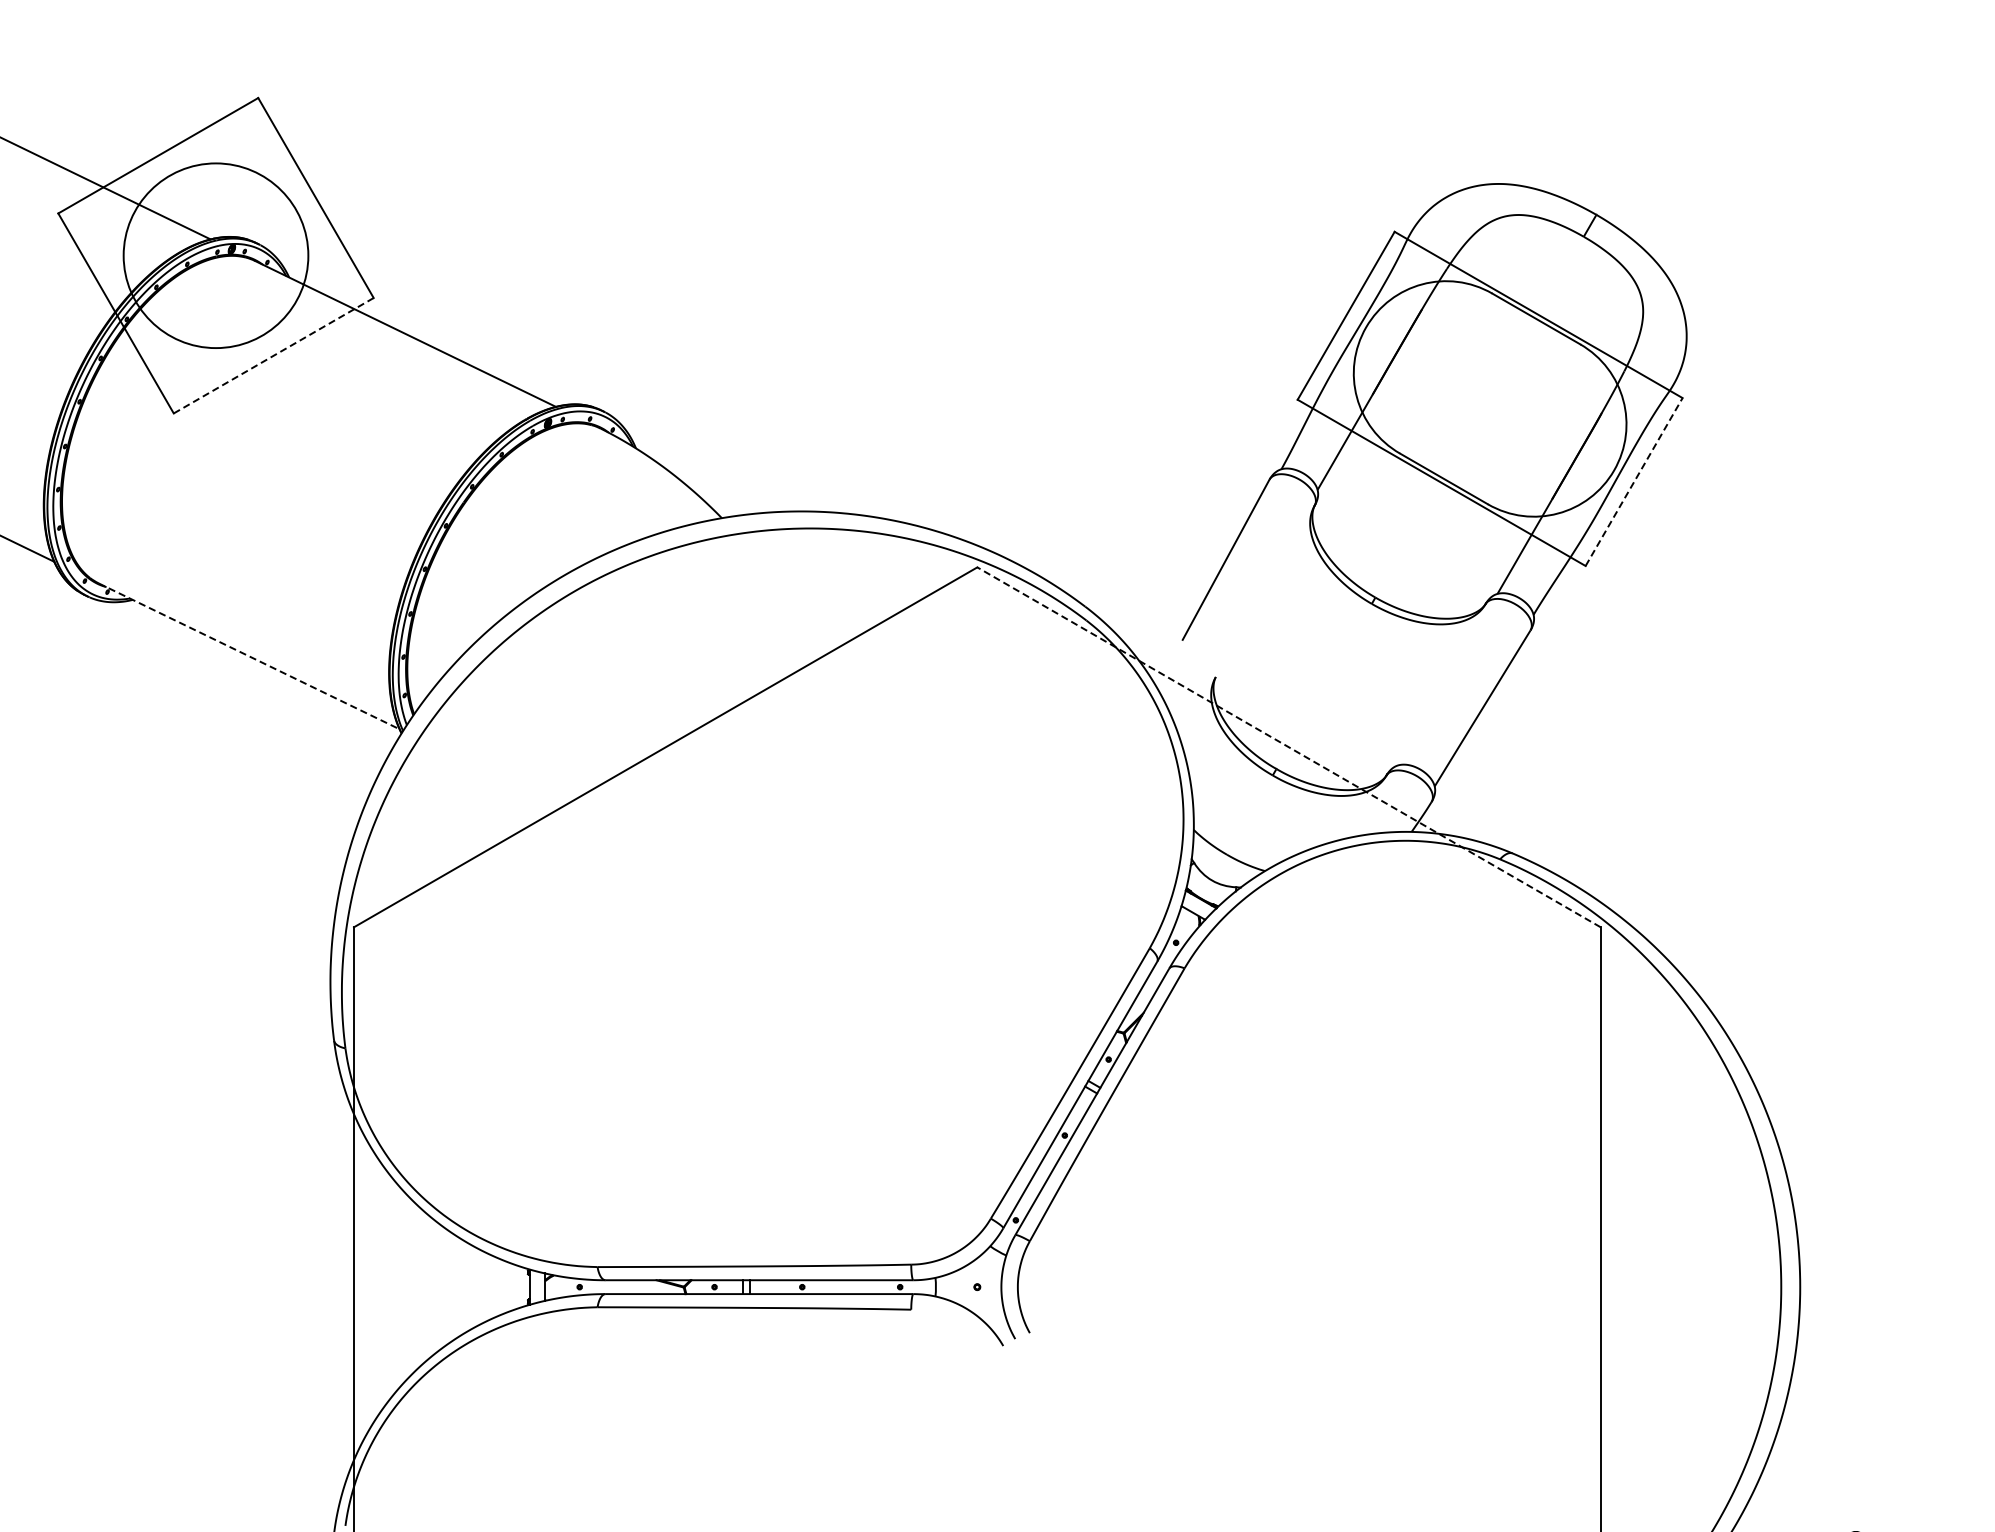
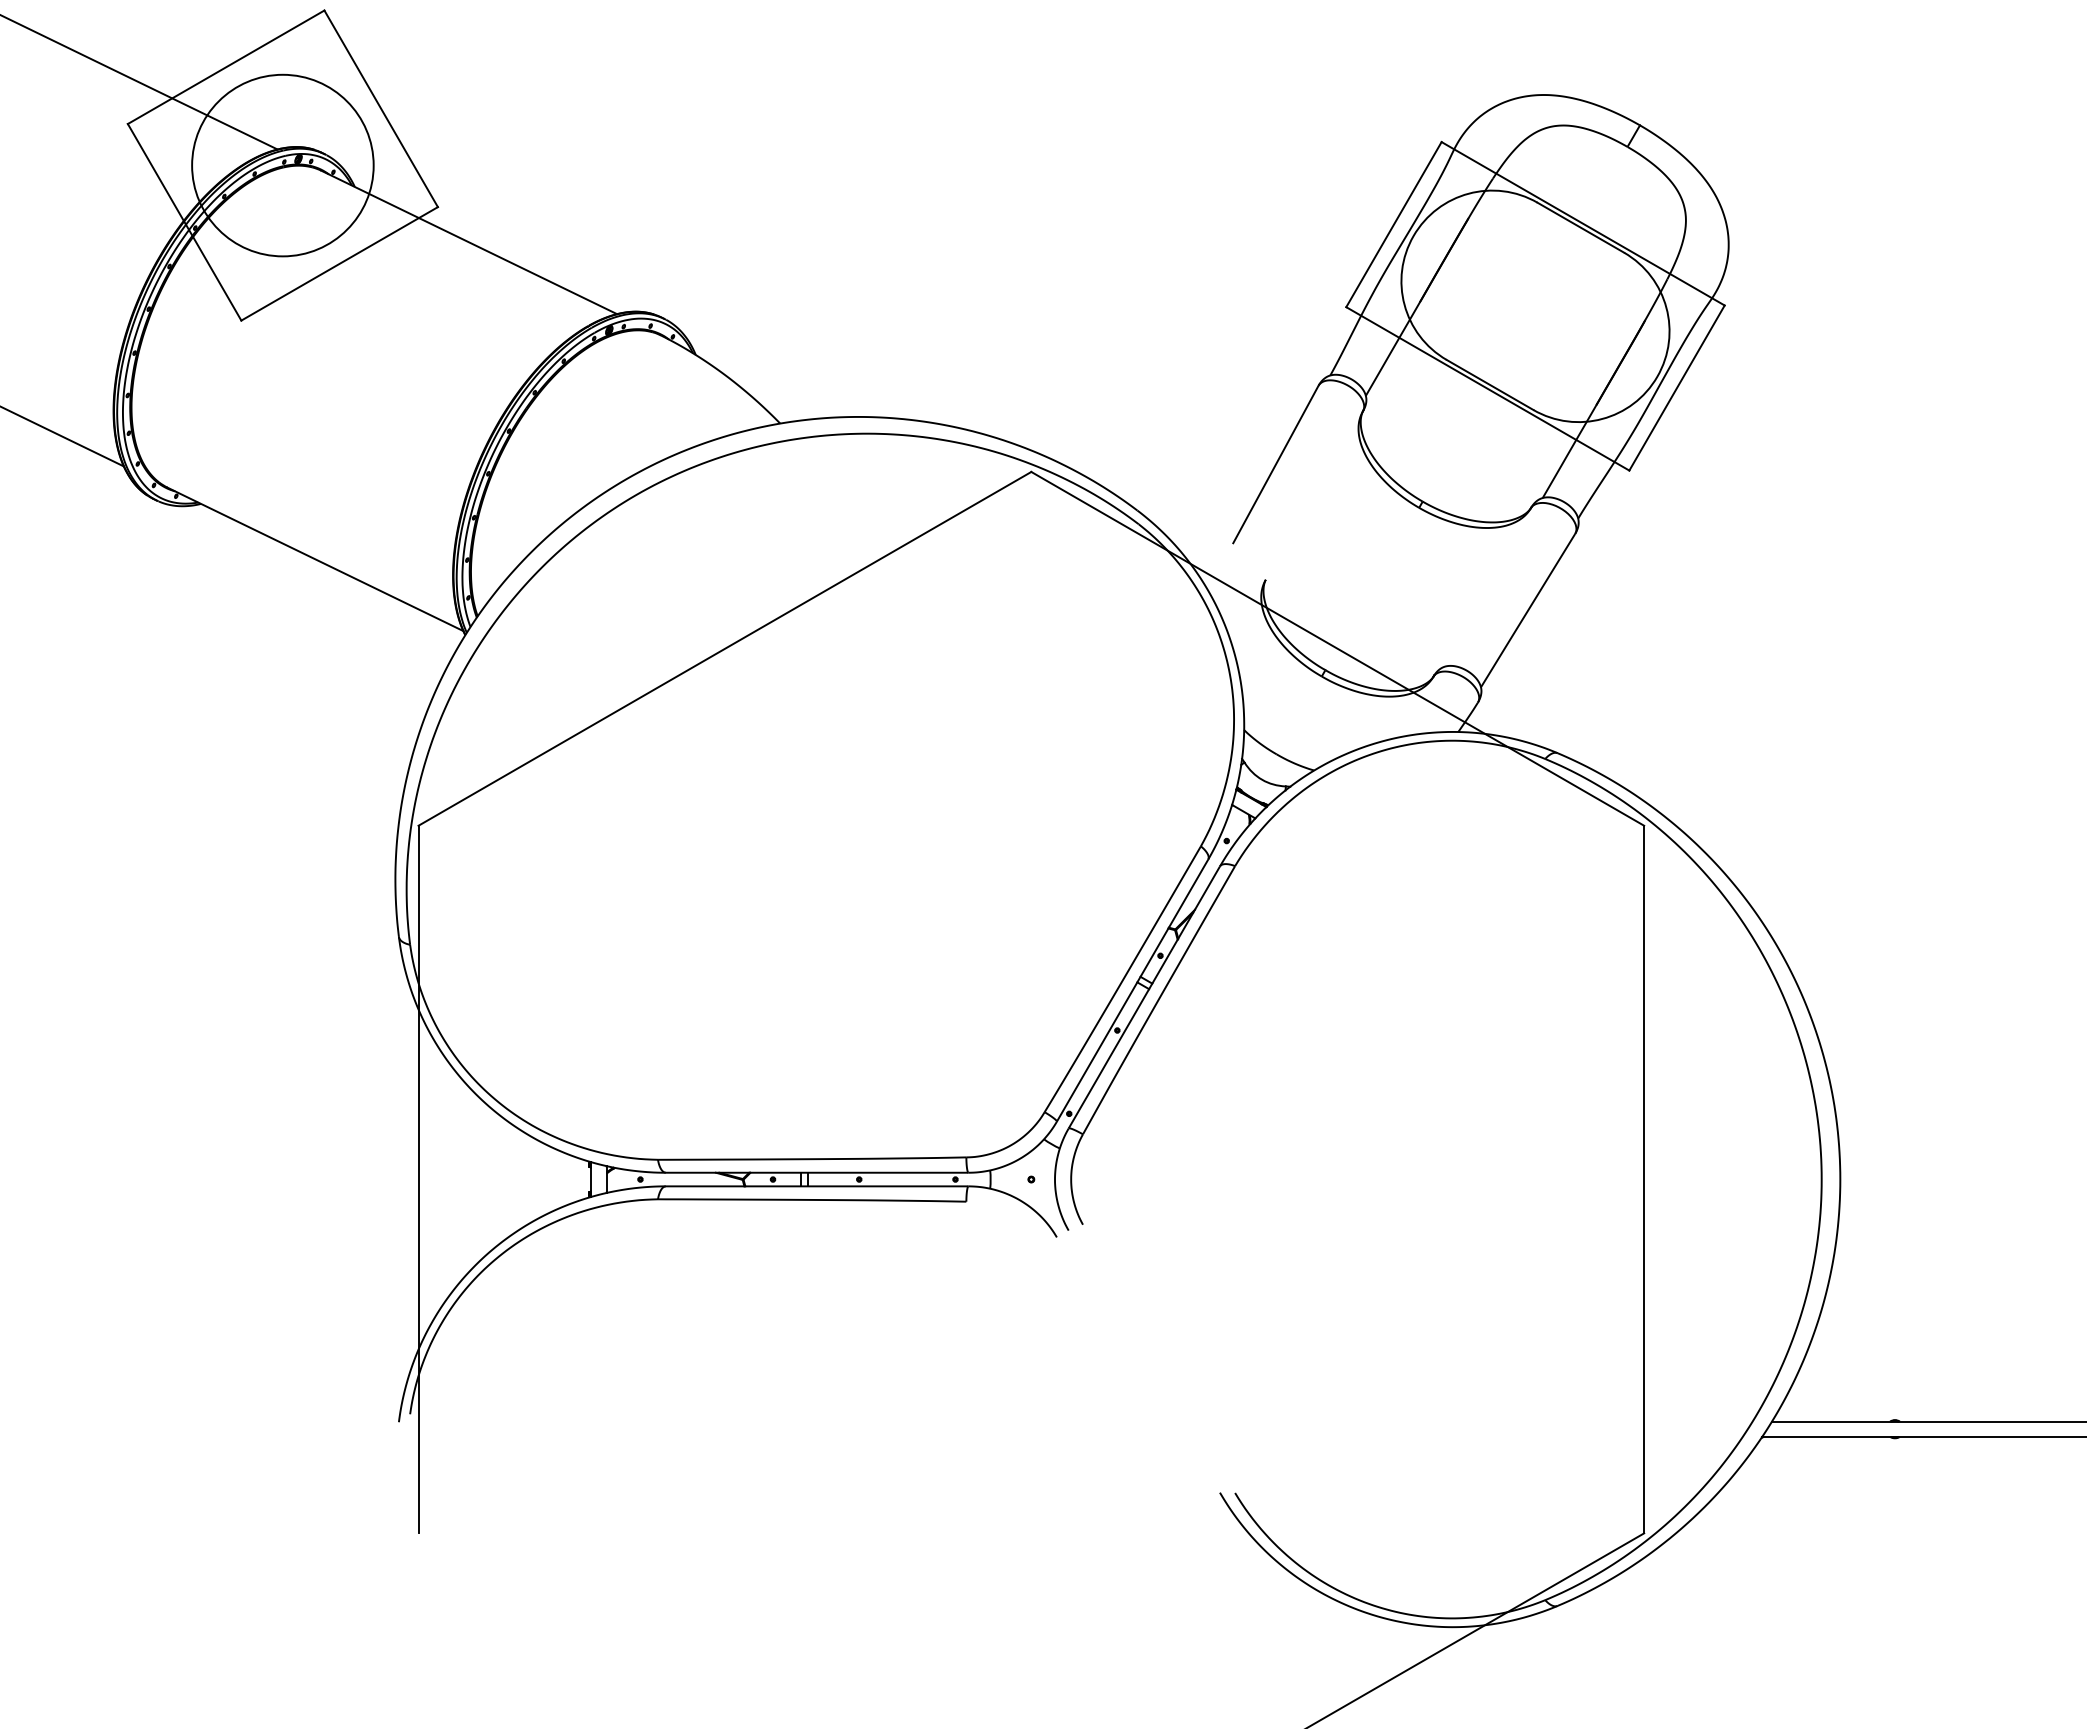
line: (274, 355) -> (340, 263), dashed -> solid
line: (1634, 481) -> (1677, 387), dashed -> solid
line: (249, 656) -> (315, 559), dashed -> solid
line: (1288, 746) -> (1337, 648), dashed -> solid

